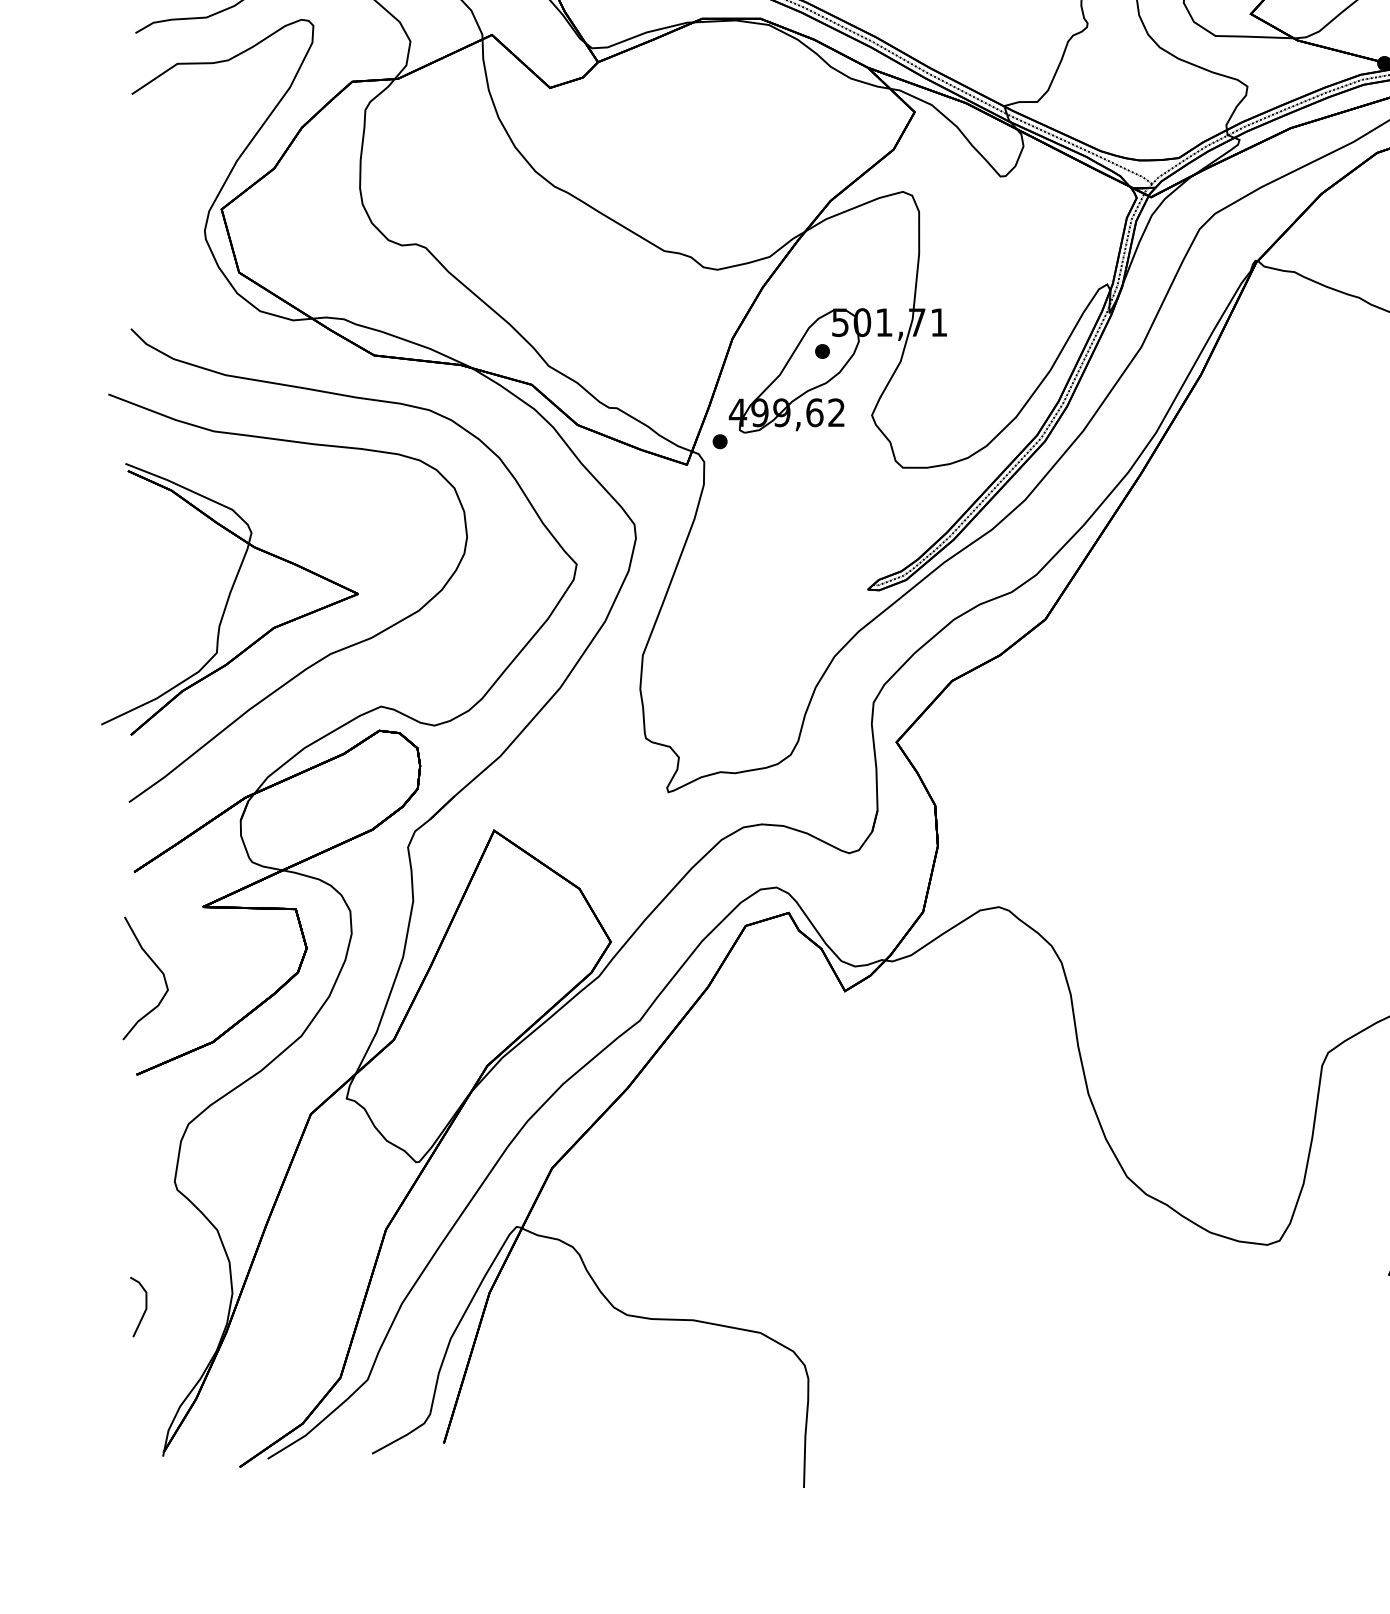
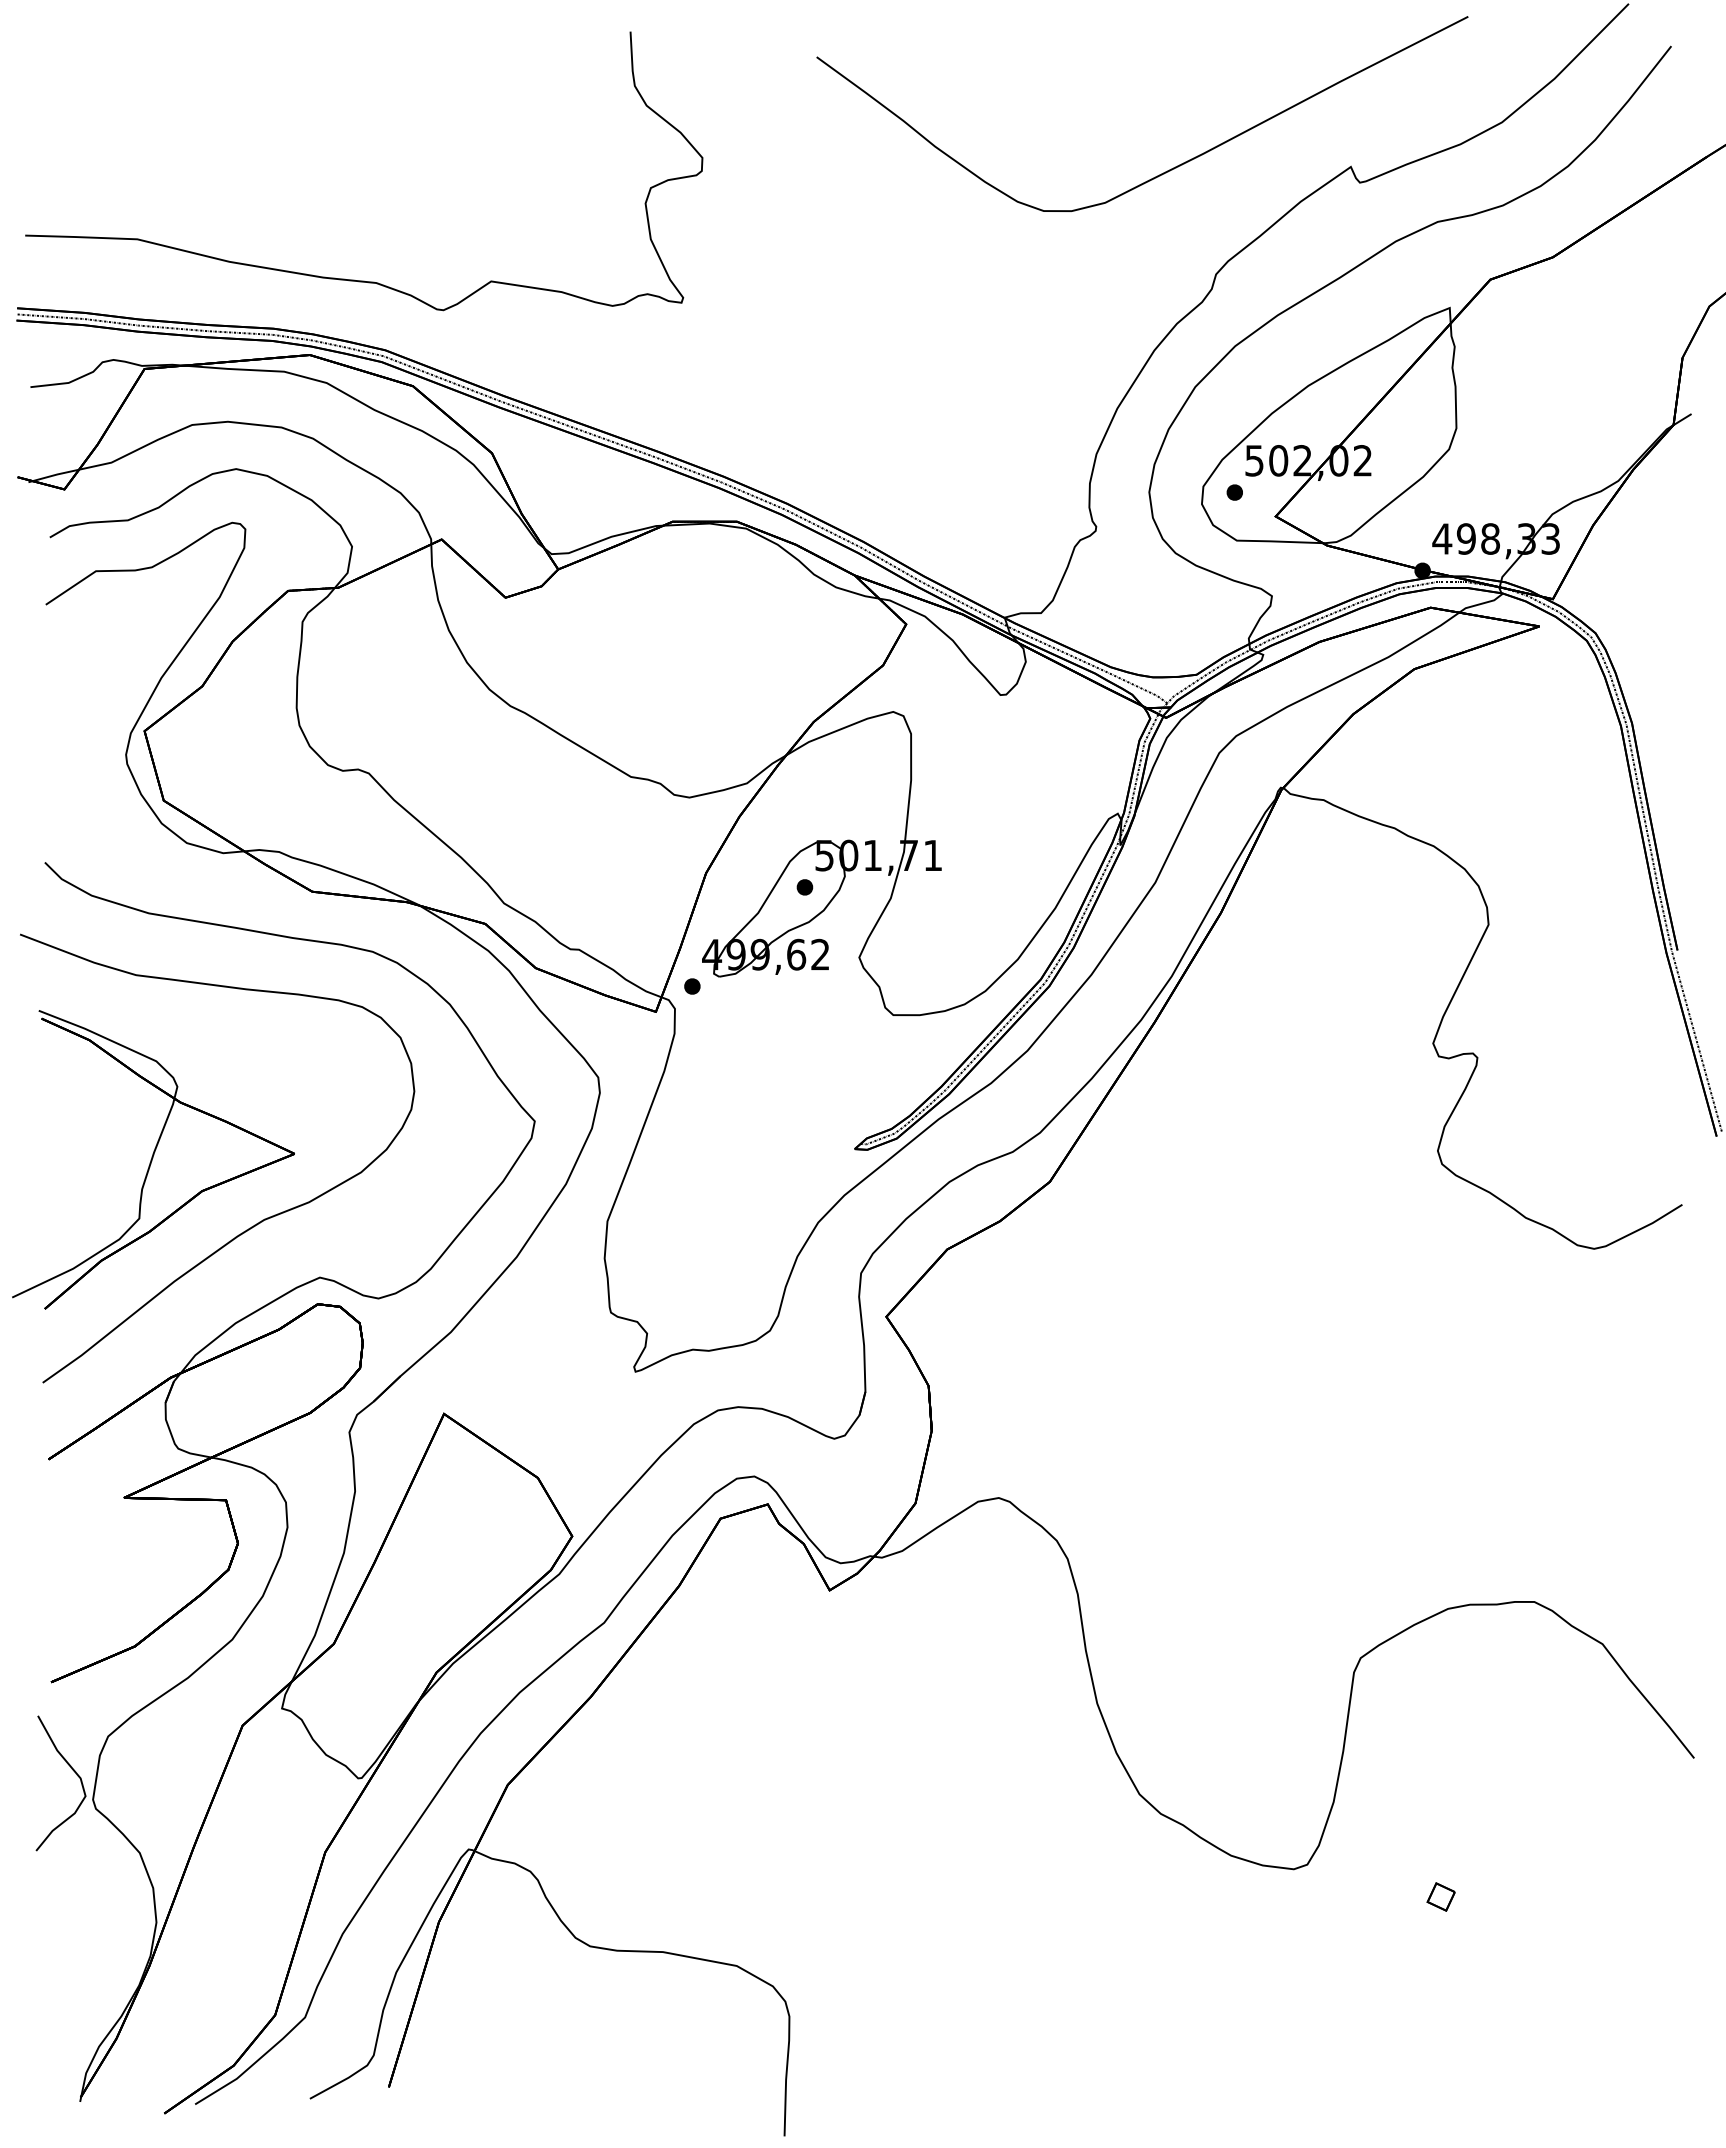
curve: (156, 966) -> (72, 1770), moved
line: (145, 1308) -> (60, 1939), removed

